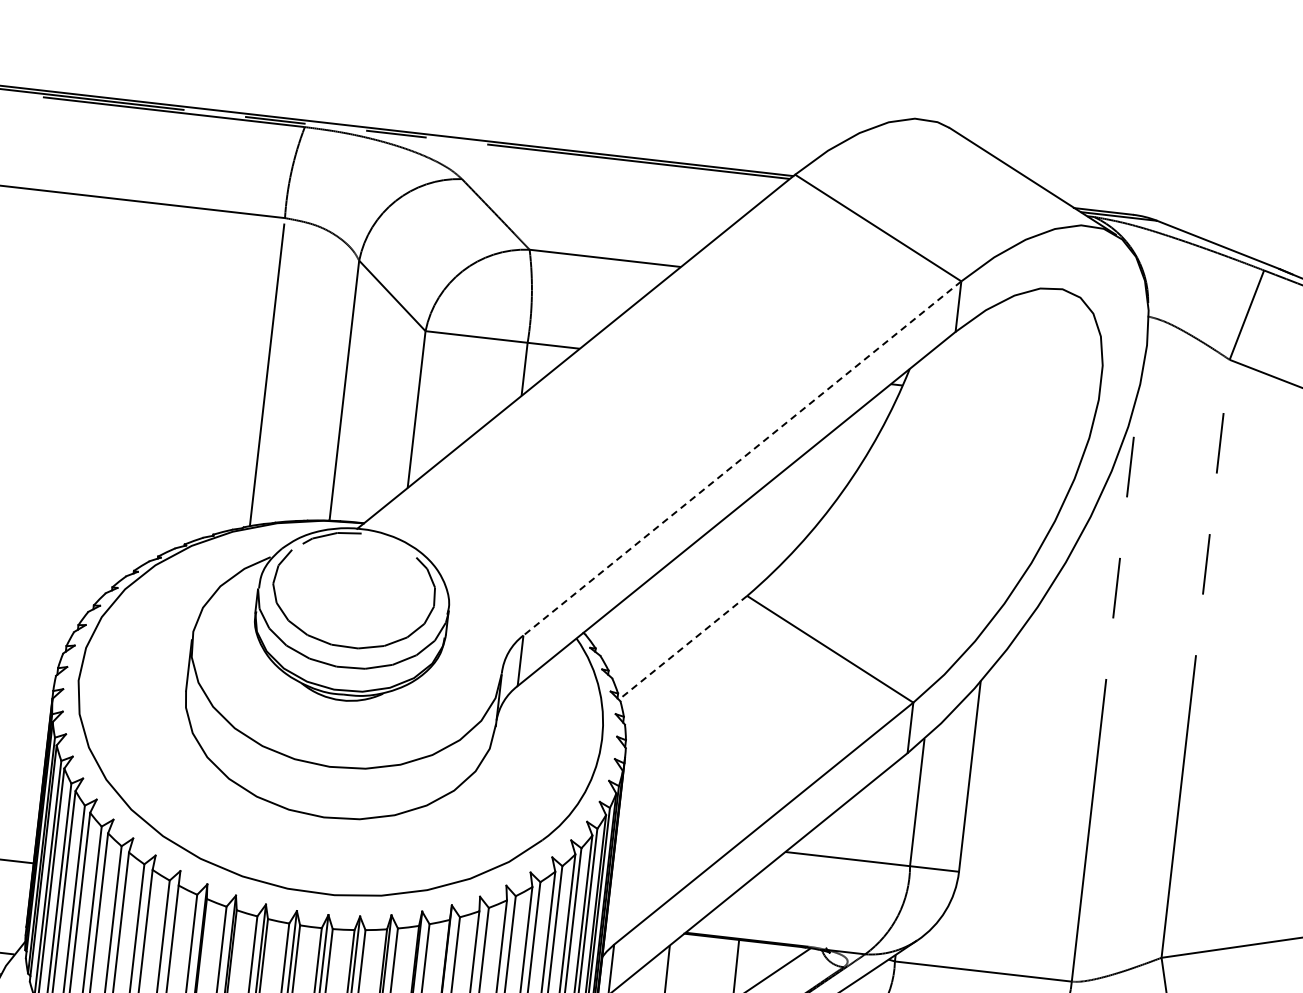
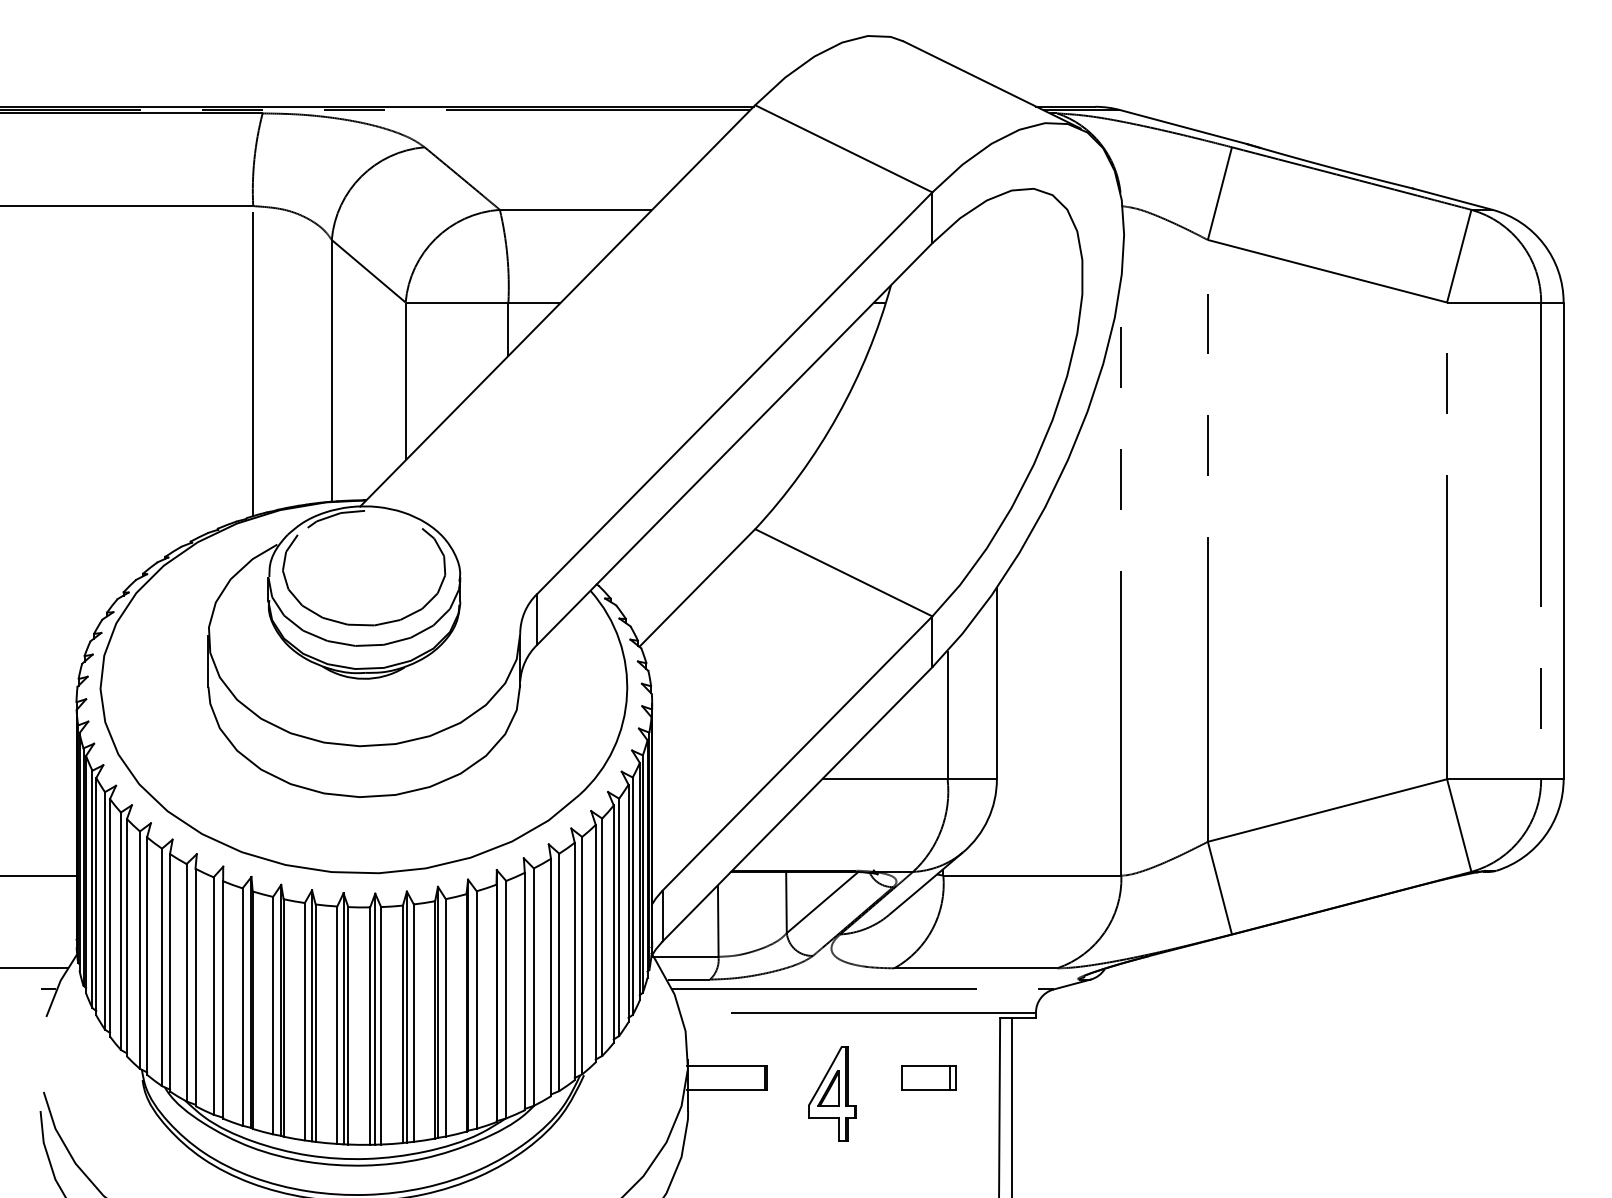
line: (741, 458) -> (734, 393), dashed -> solid
line: (683, 648) -> (697, 588), dashed -> solid

